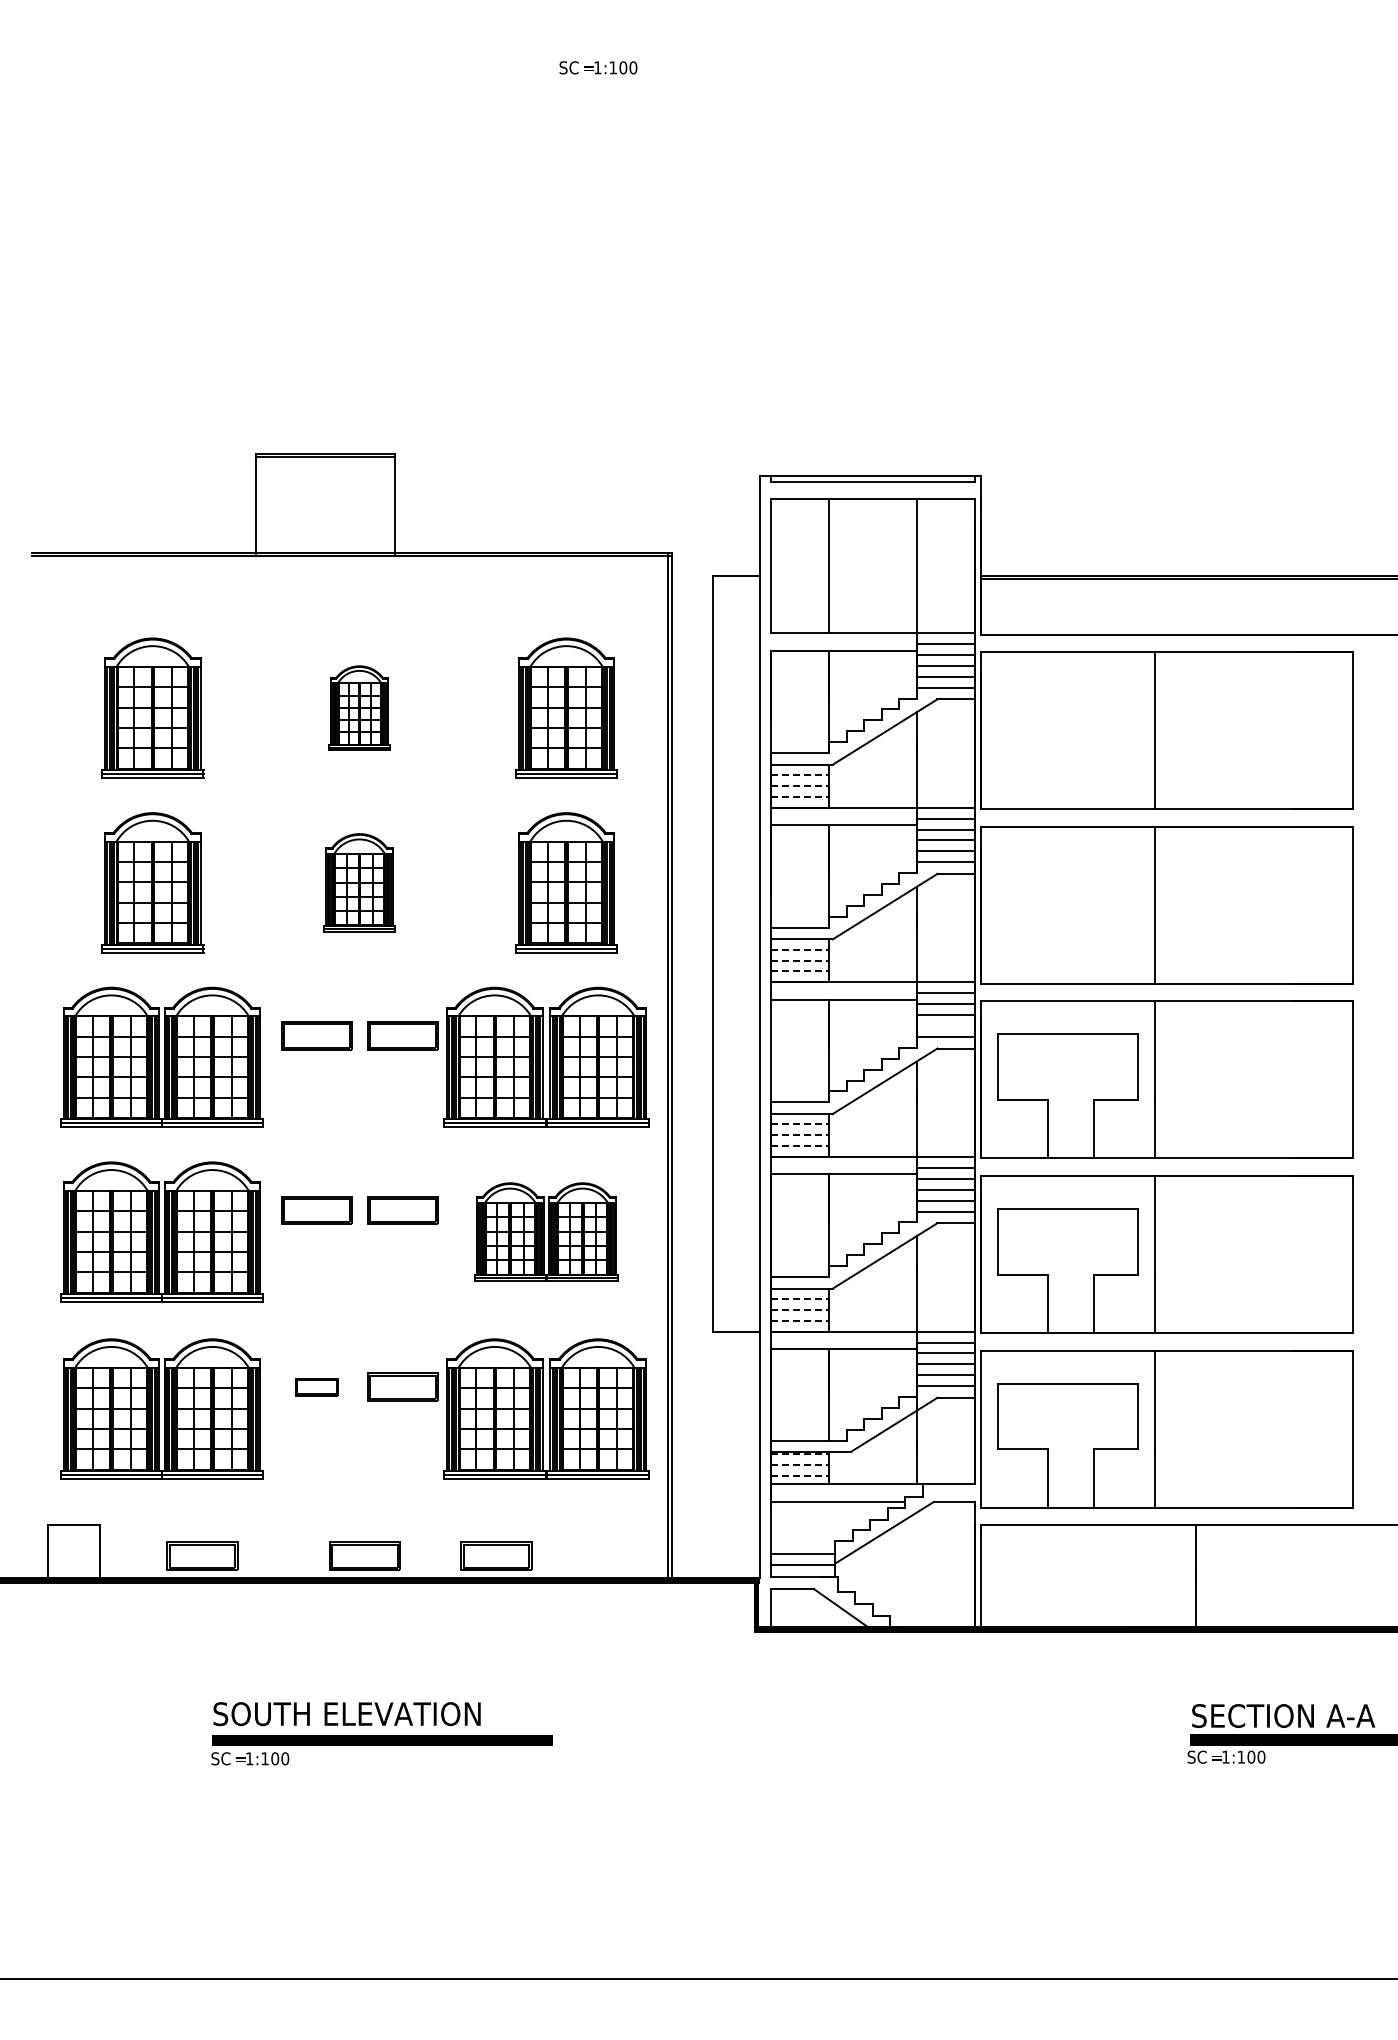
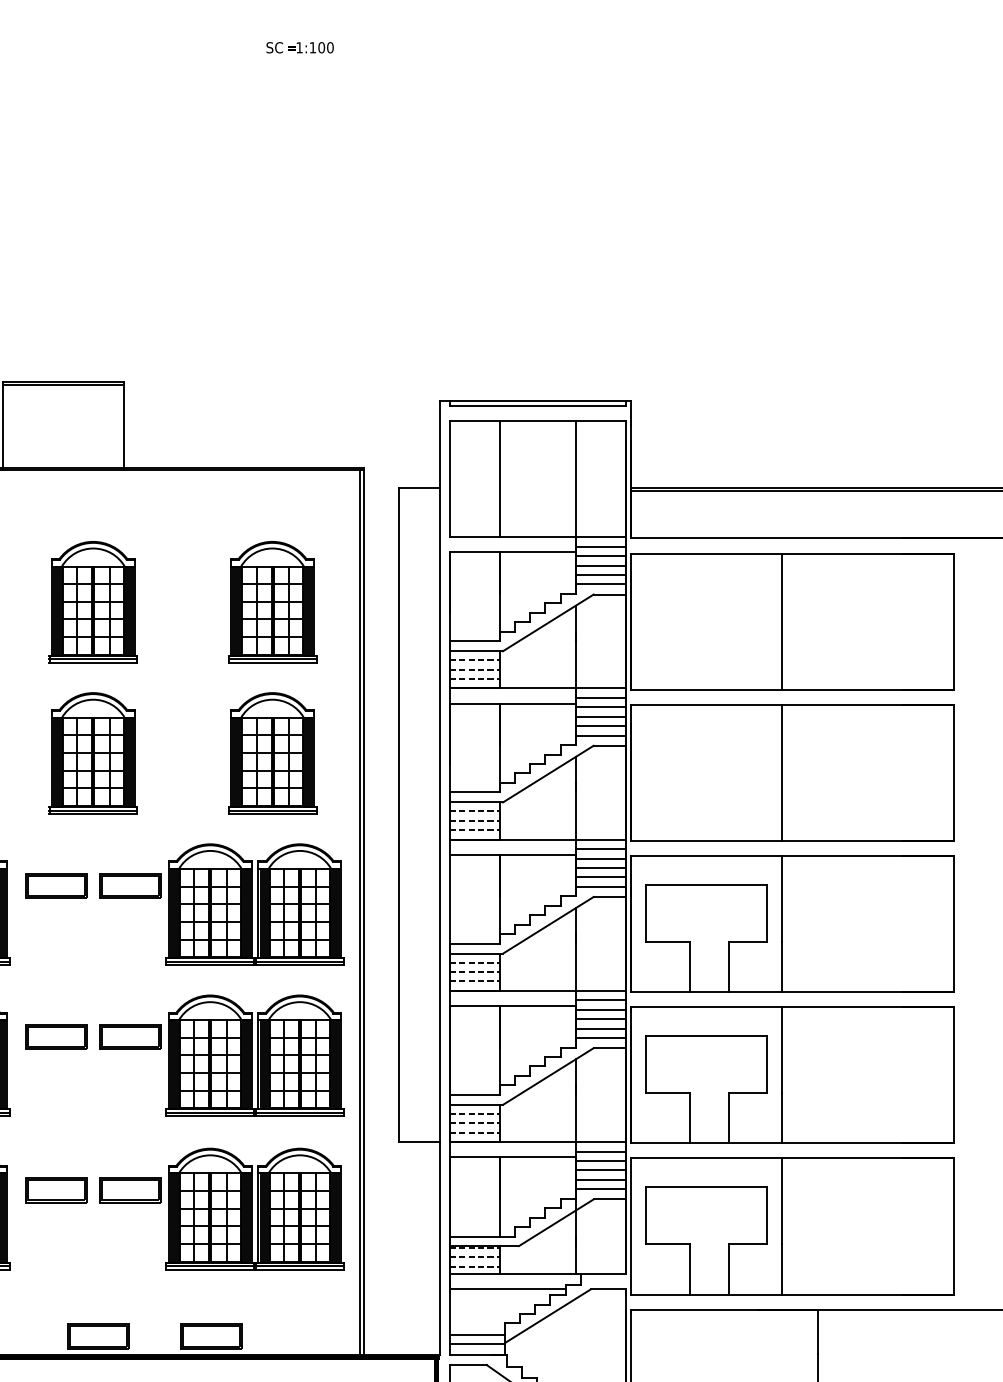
part: (359, 707) -> (93, 601), size x1.67
part: (359, 882) -> (93, 753), size x1.43
line: (945, 1026) -> (600, 877), added
part: (546, 1231) -> (255, 1055), size x1.43
part: (316, 1386) -> (55, 1189), size x1.67

